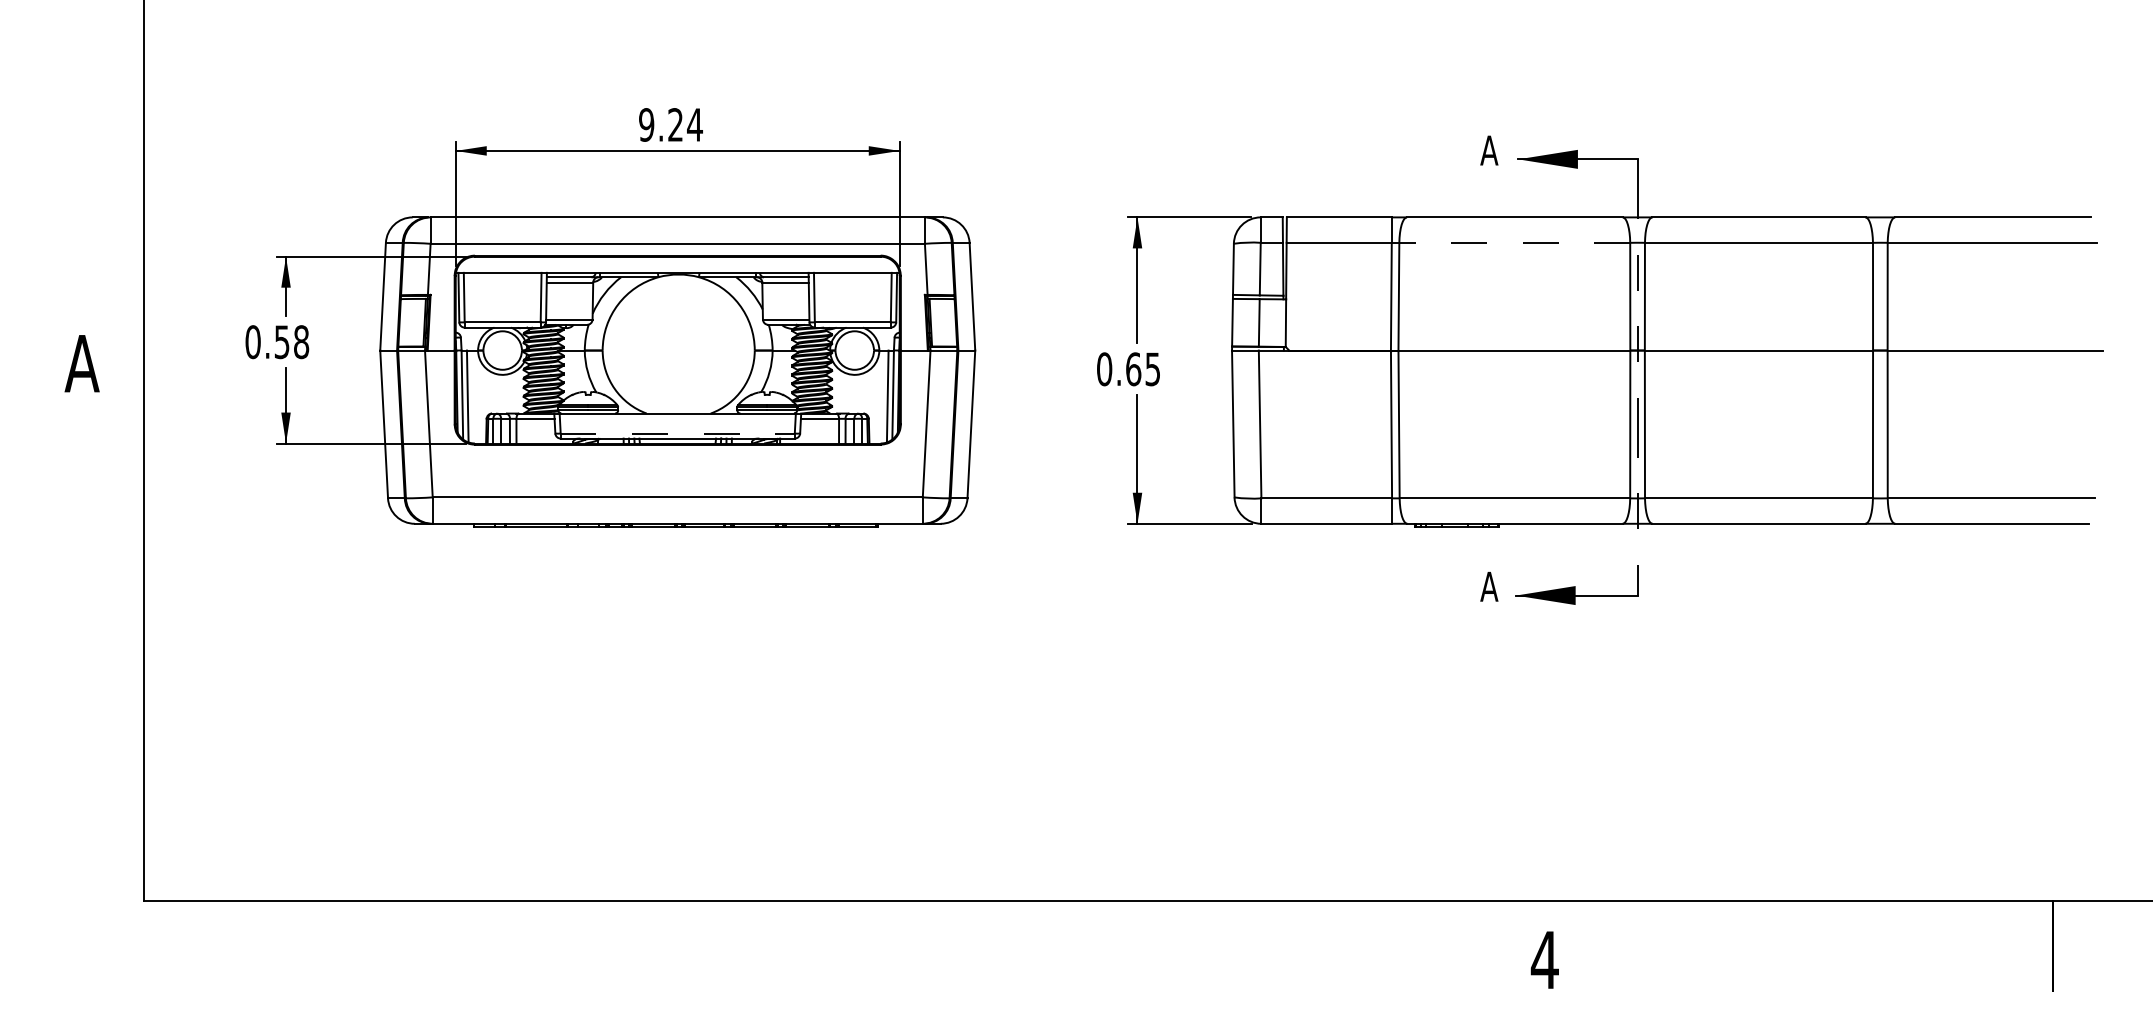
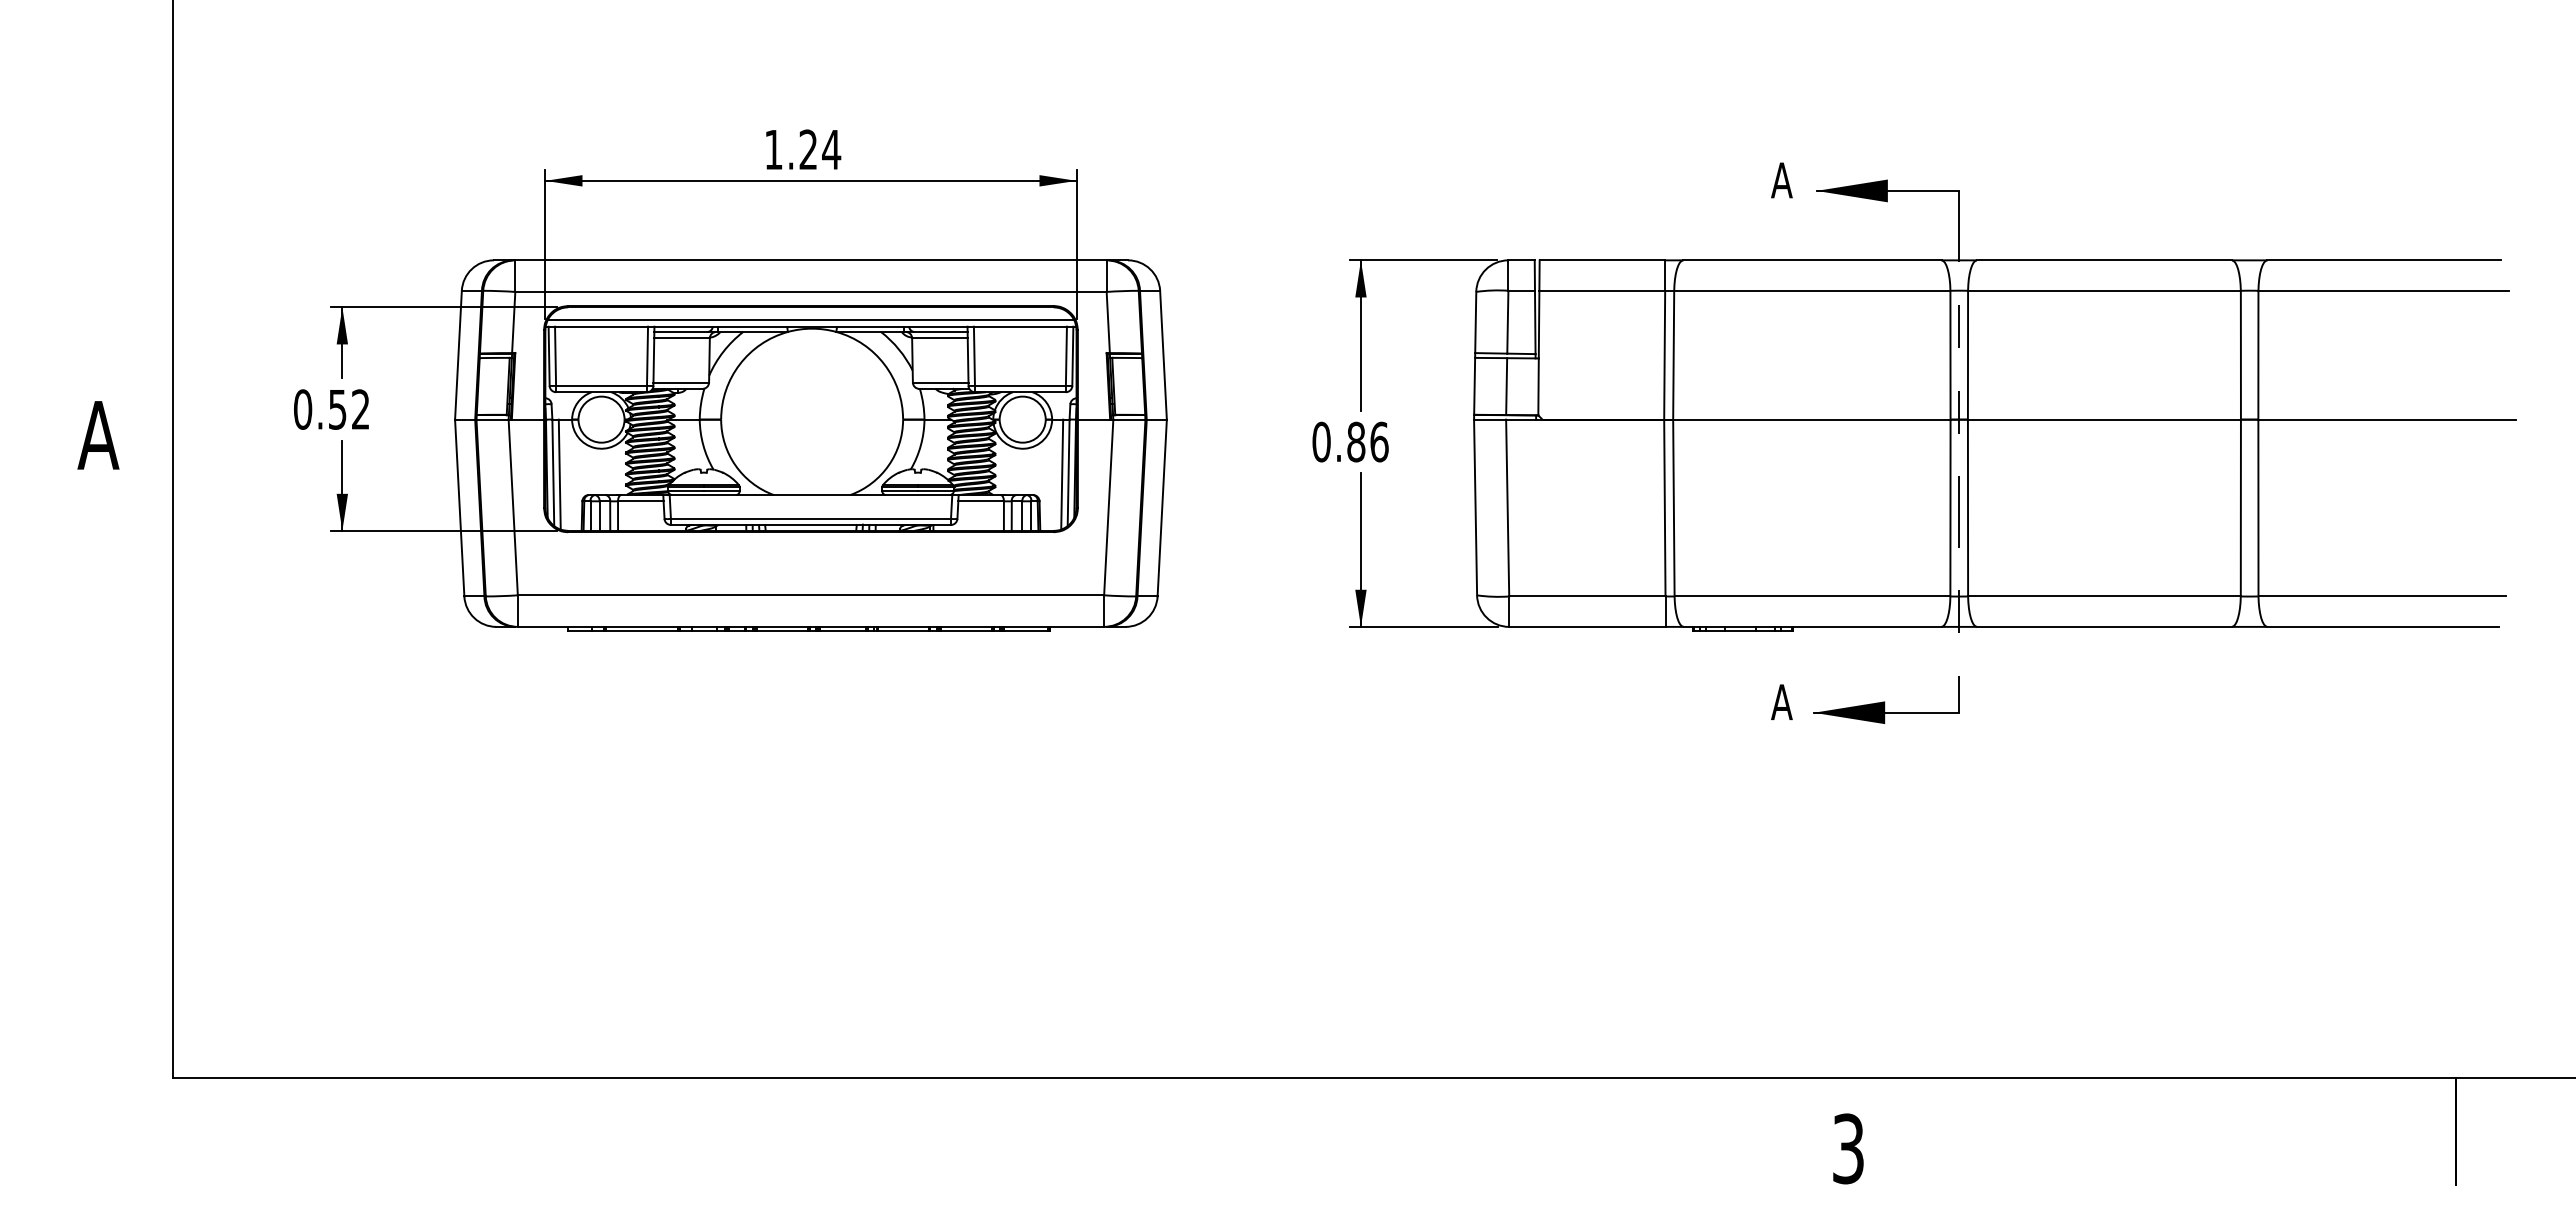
text: (646, 124) -> (773, 149), 9.24 -> 1.24
line: (1514, 242) -> (1811, 290), dashed -> solid
line: (677, 267) -> (810, 320), added
text: (301, 342) -> (360, 409), 0.58 -> 0.52
text: (1142, 368) -> (1367, 441), 0.65 -> 0.86
line: (678, 433) -> (811, 518), dashed -> solid
text: (1545, 959) -> (1848, 1148), 4 -> 3

